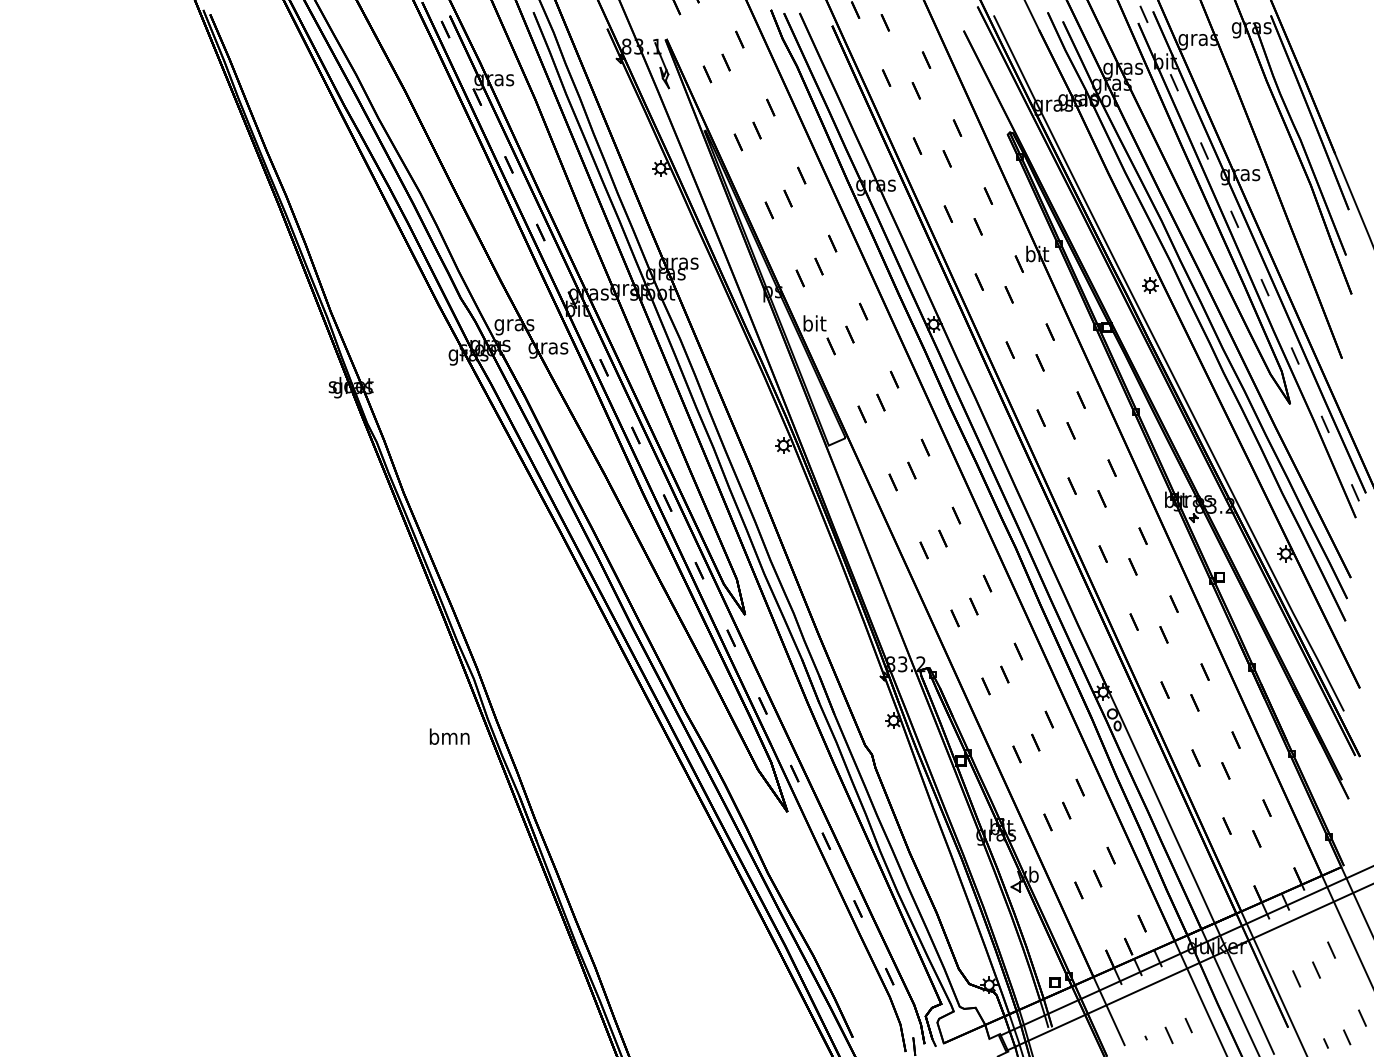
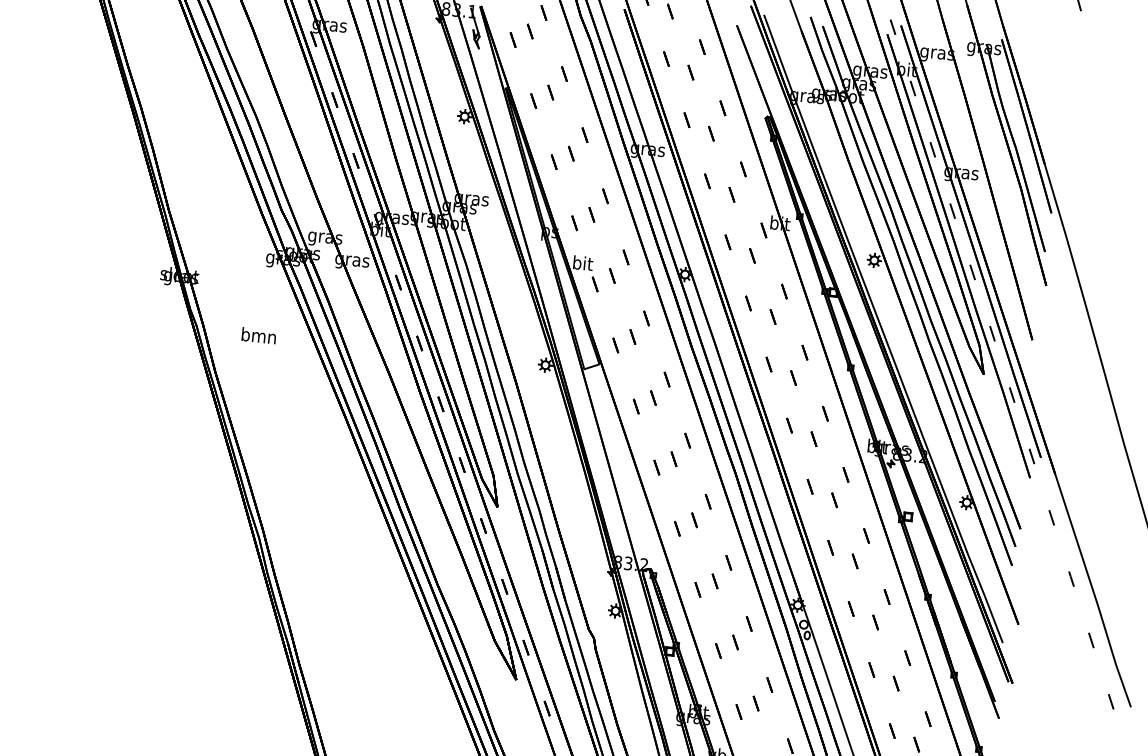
text: (449, 736) -> (258, 335), moved

